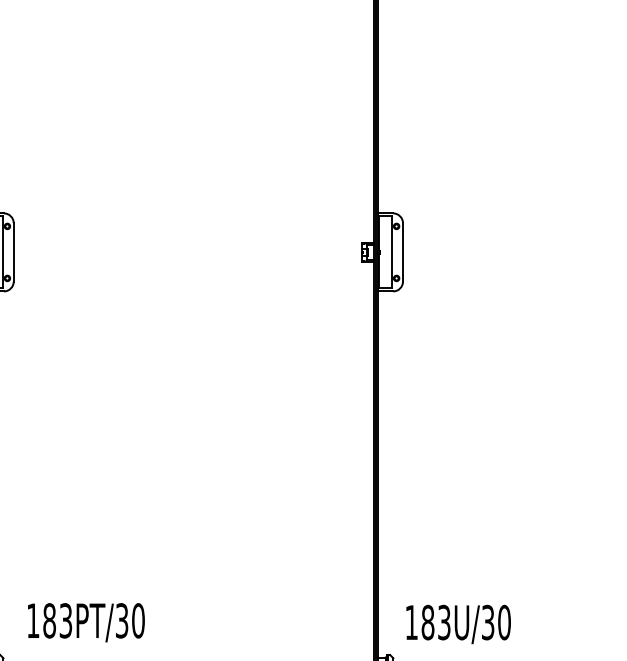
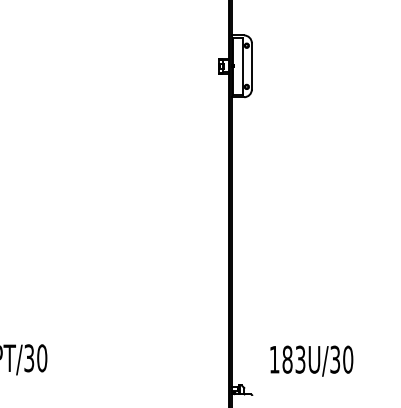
text: (458, 624) -> (311, 361), moved

